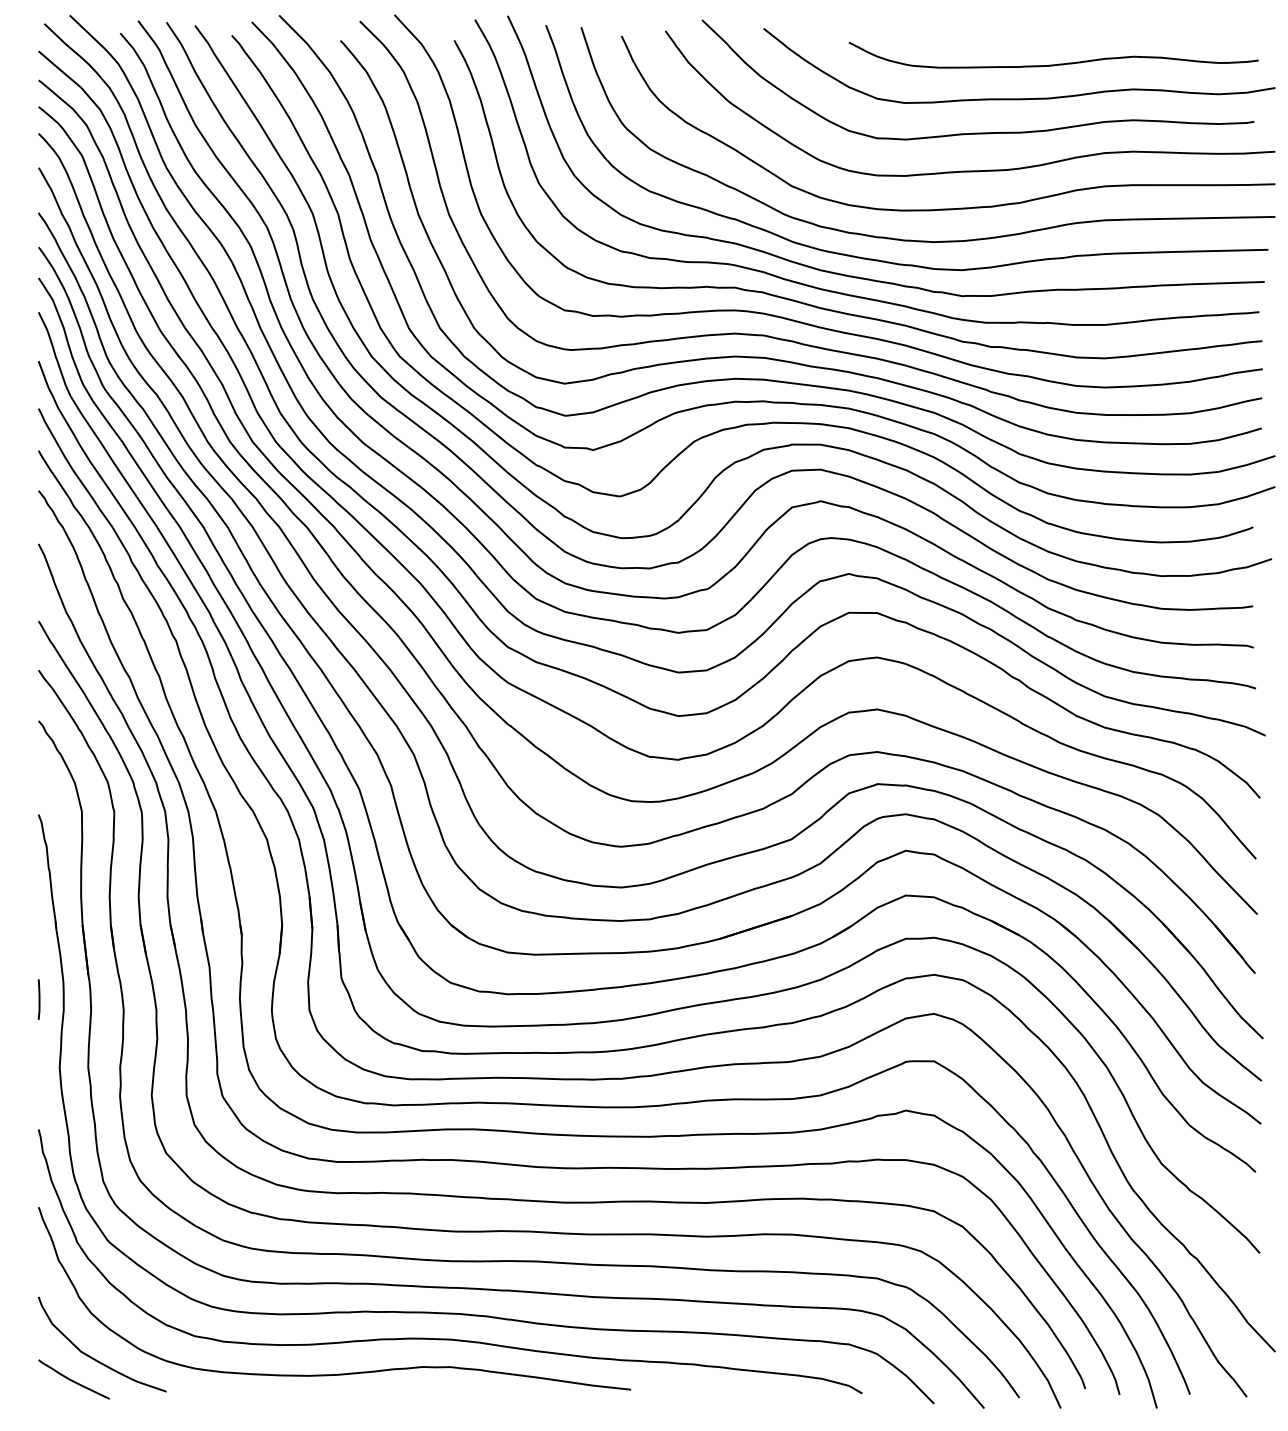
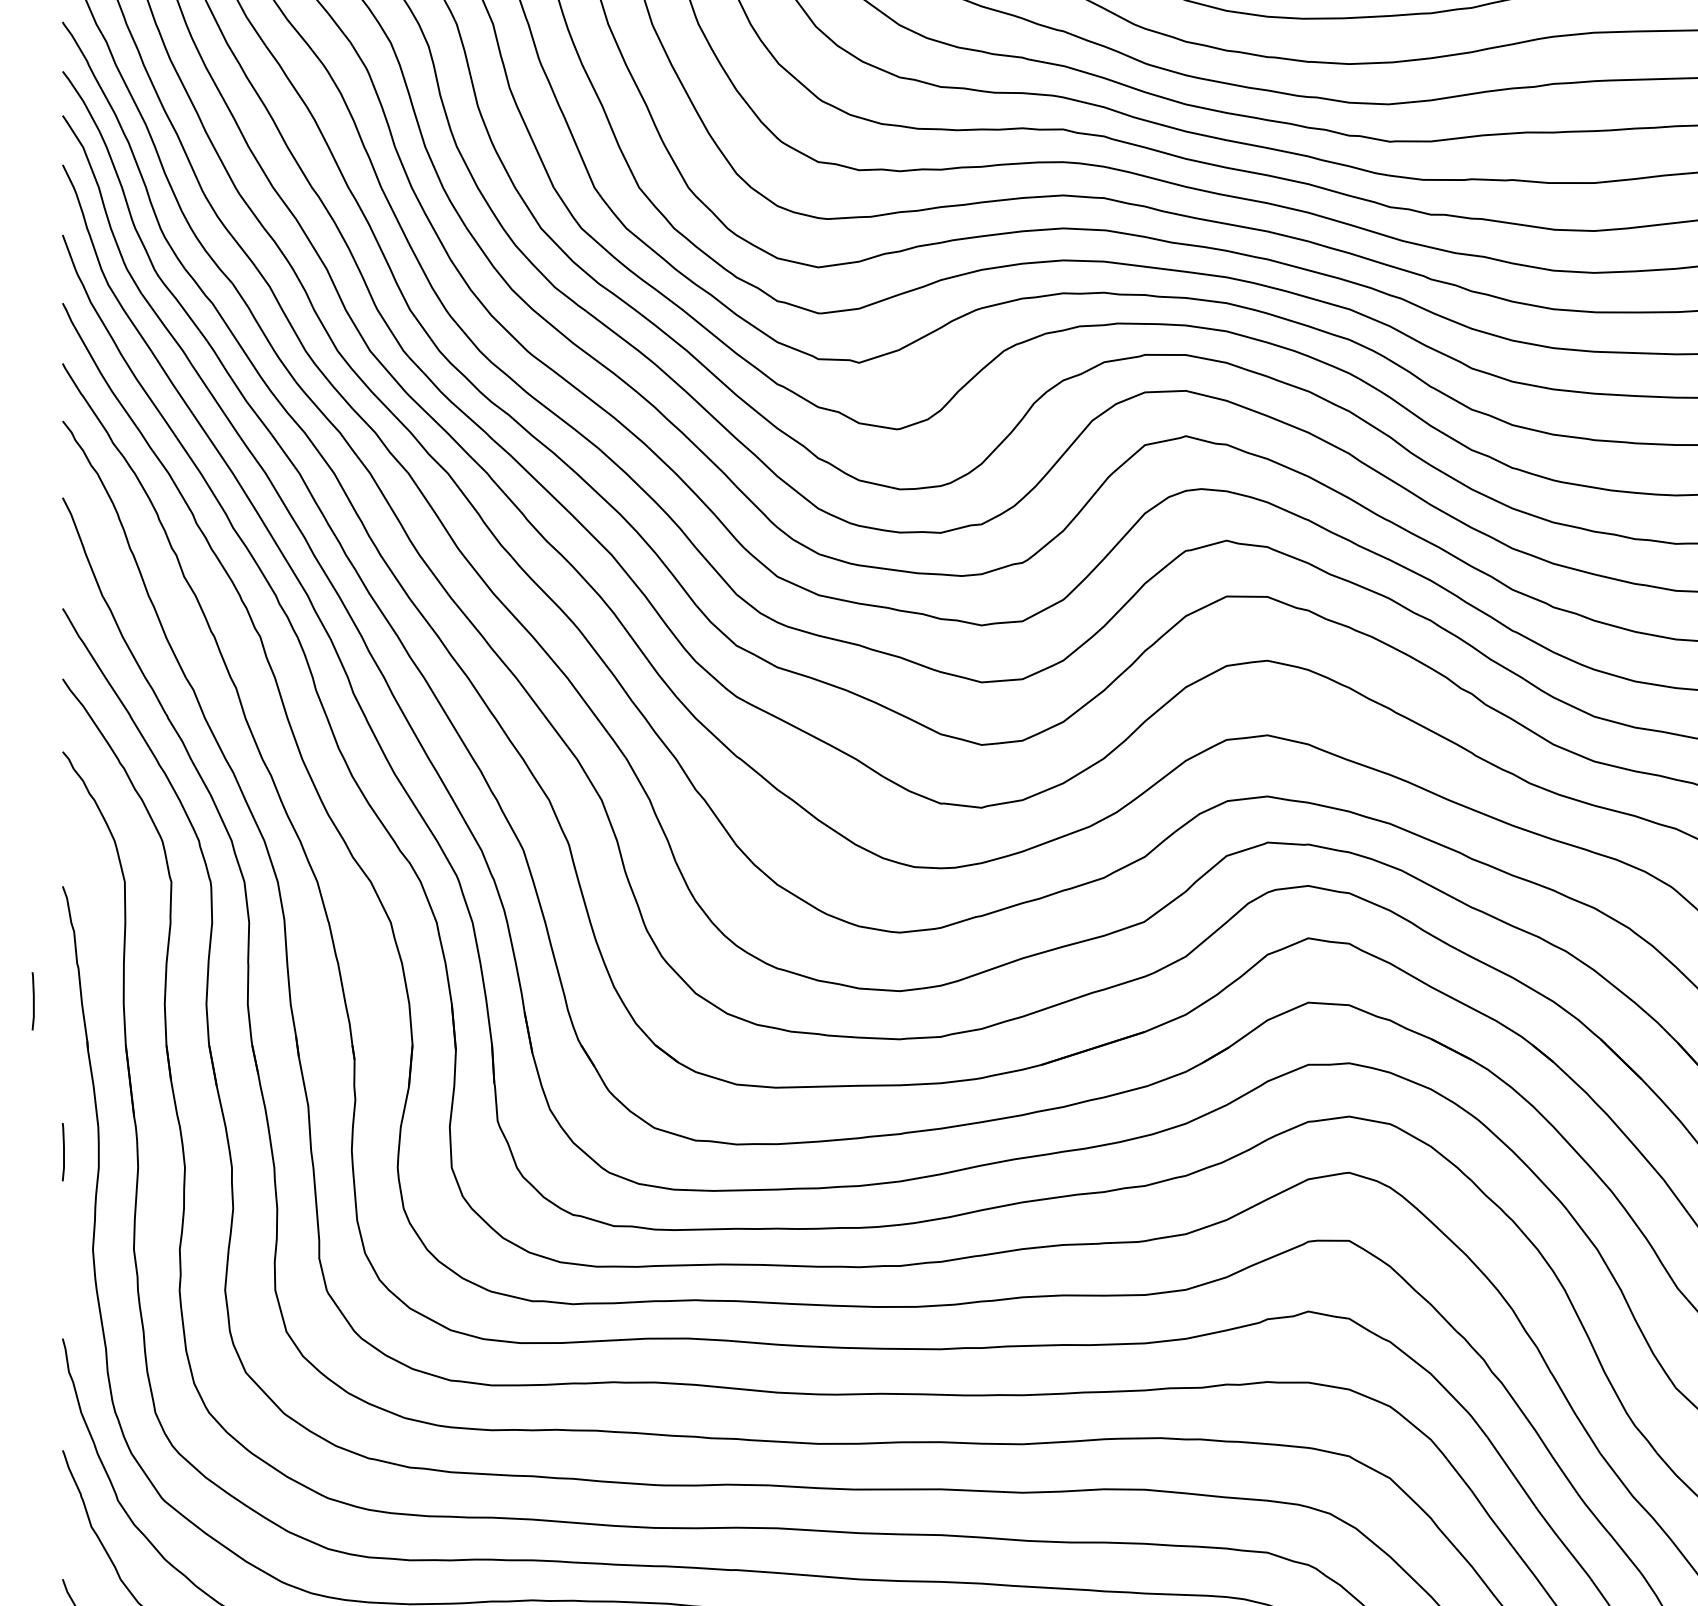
line: (17, 894) -> (32, 1001), added

